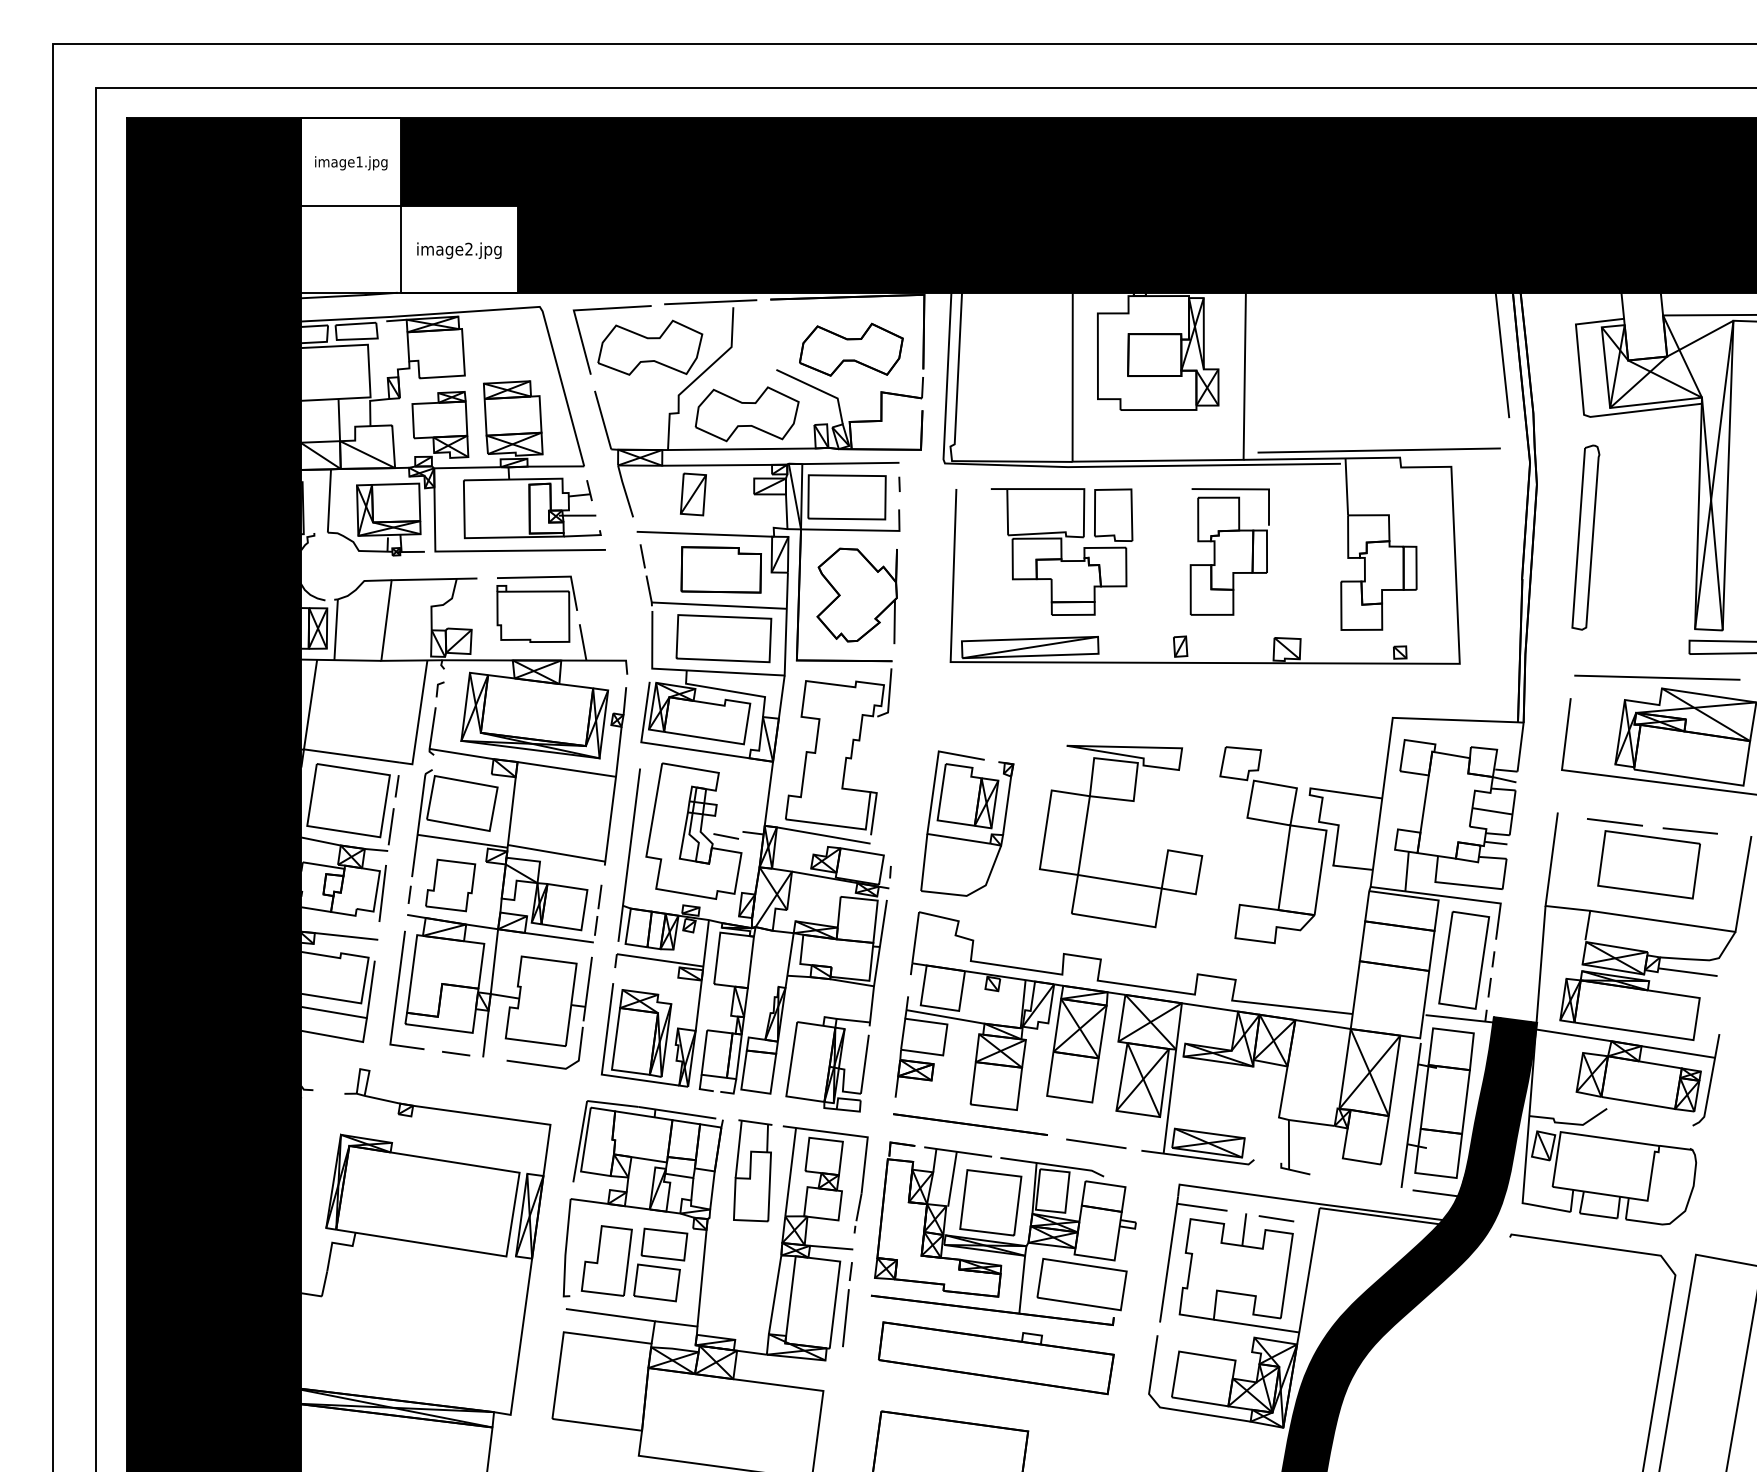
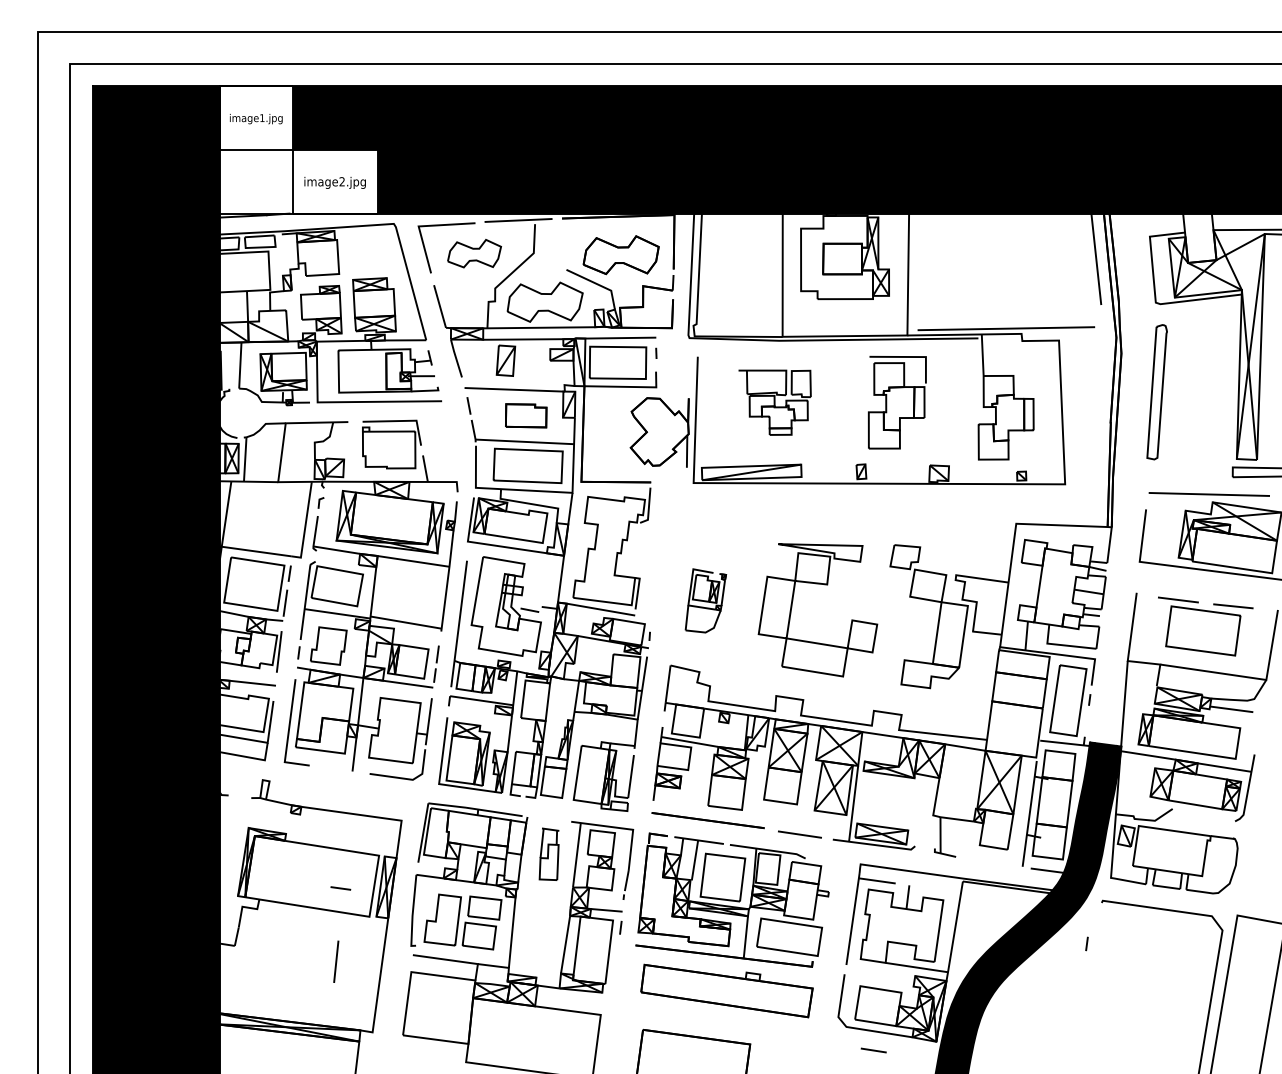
part: (650, 347) -> (474, 253), size x0.7
part: (1061, 551) -> (774, 402), size x0.7
part: (720, 569) -> (525, 415), size x0.7
part: (856, 595) -> (659, 432), moved
part: (967, 823) -> (705, 600), size x0.6
line: (1489, 987) -> (1086, 943), moved
line: (456, 1053) -> (341, 888), moved
part: (752, 1170) -> (549, 854), size x0.7
line: (1276, 1218) -> (873, 1050), moved
line: (845, 1318) -> (335, 962), moved

